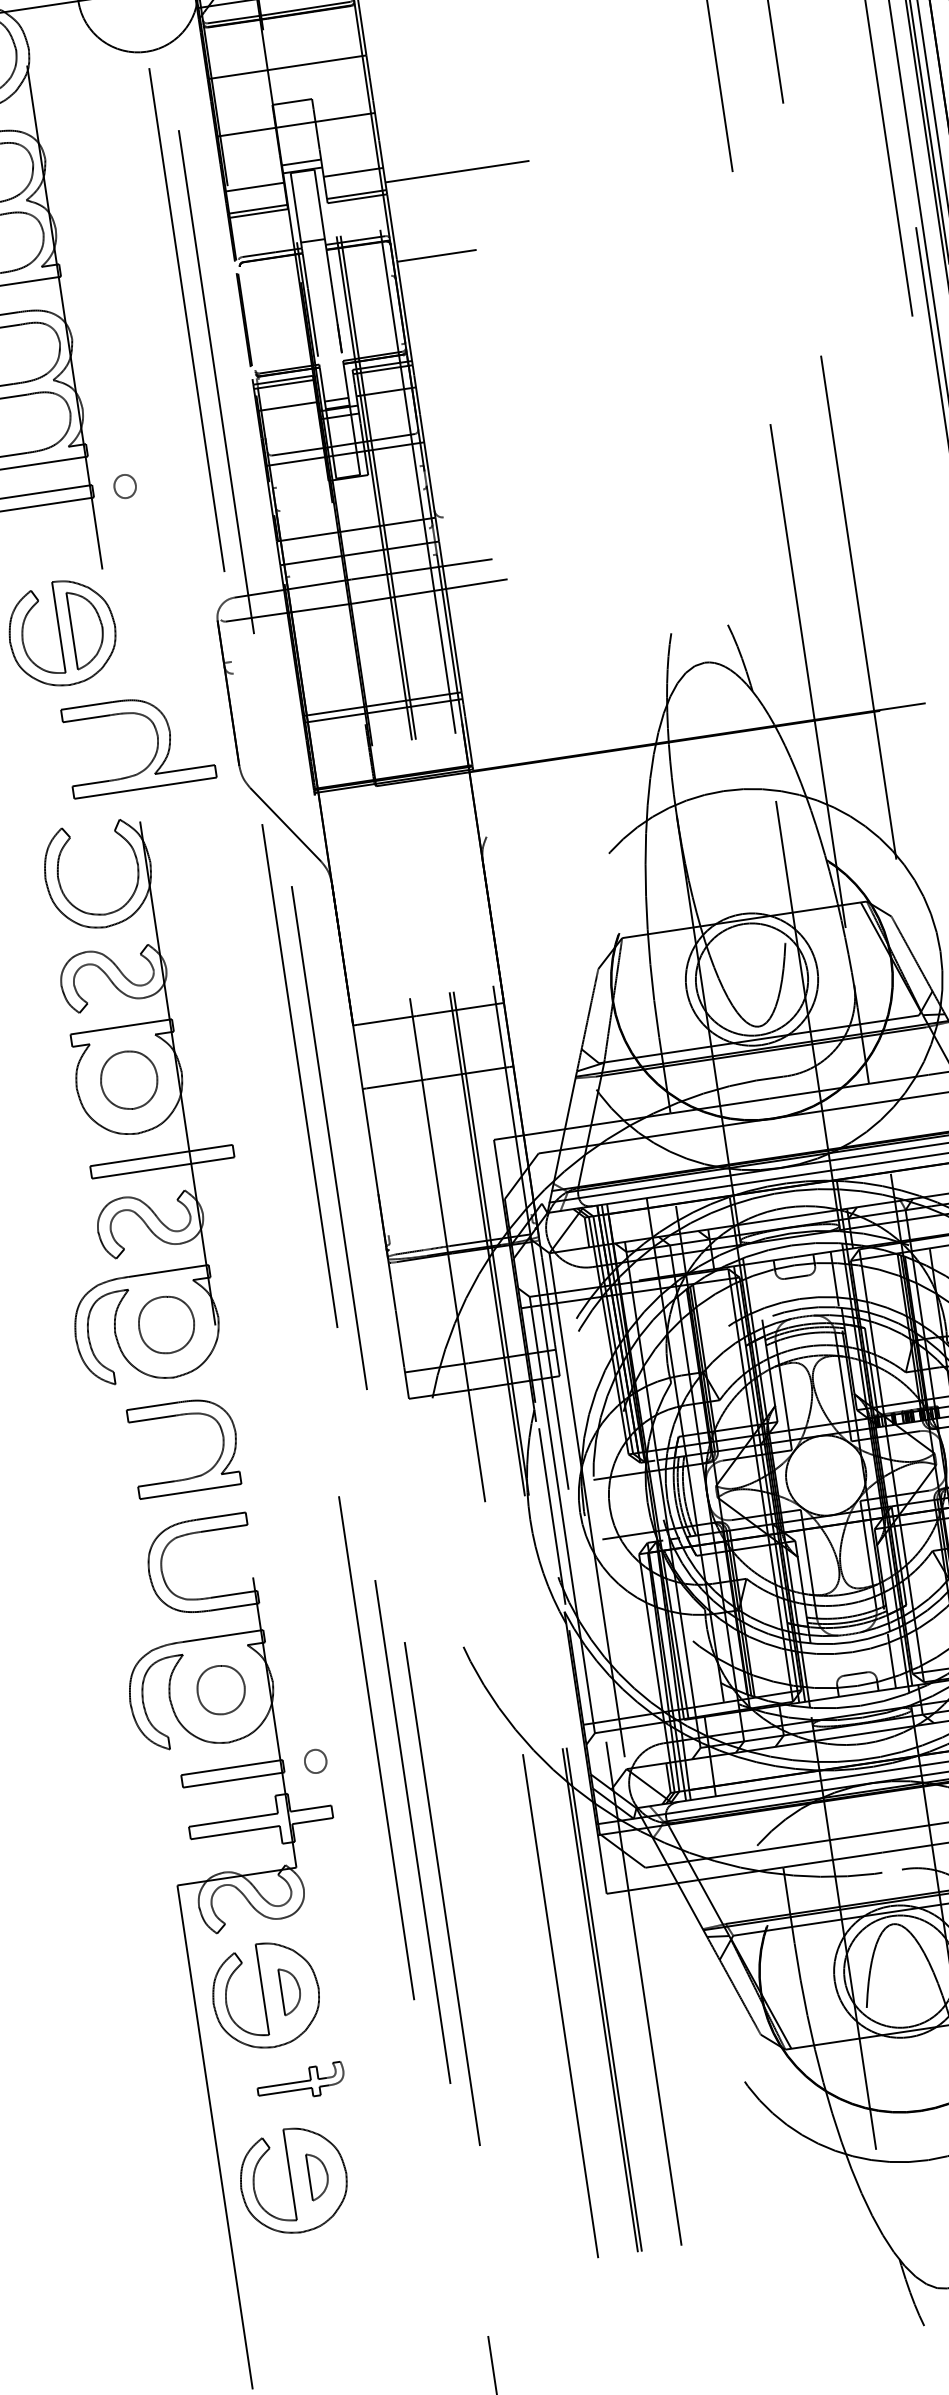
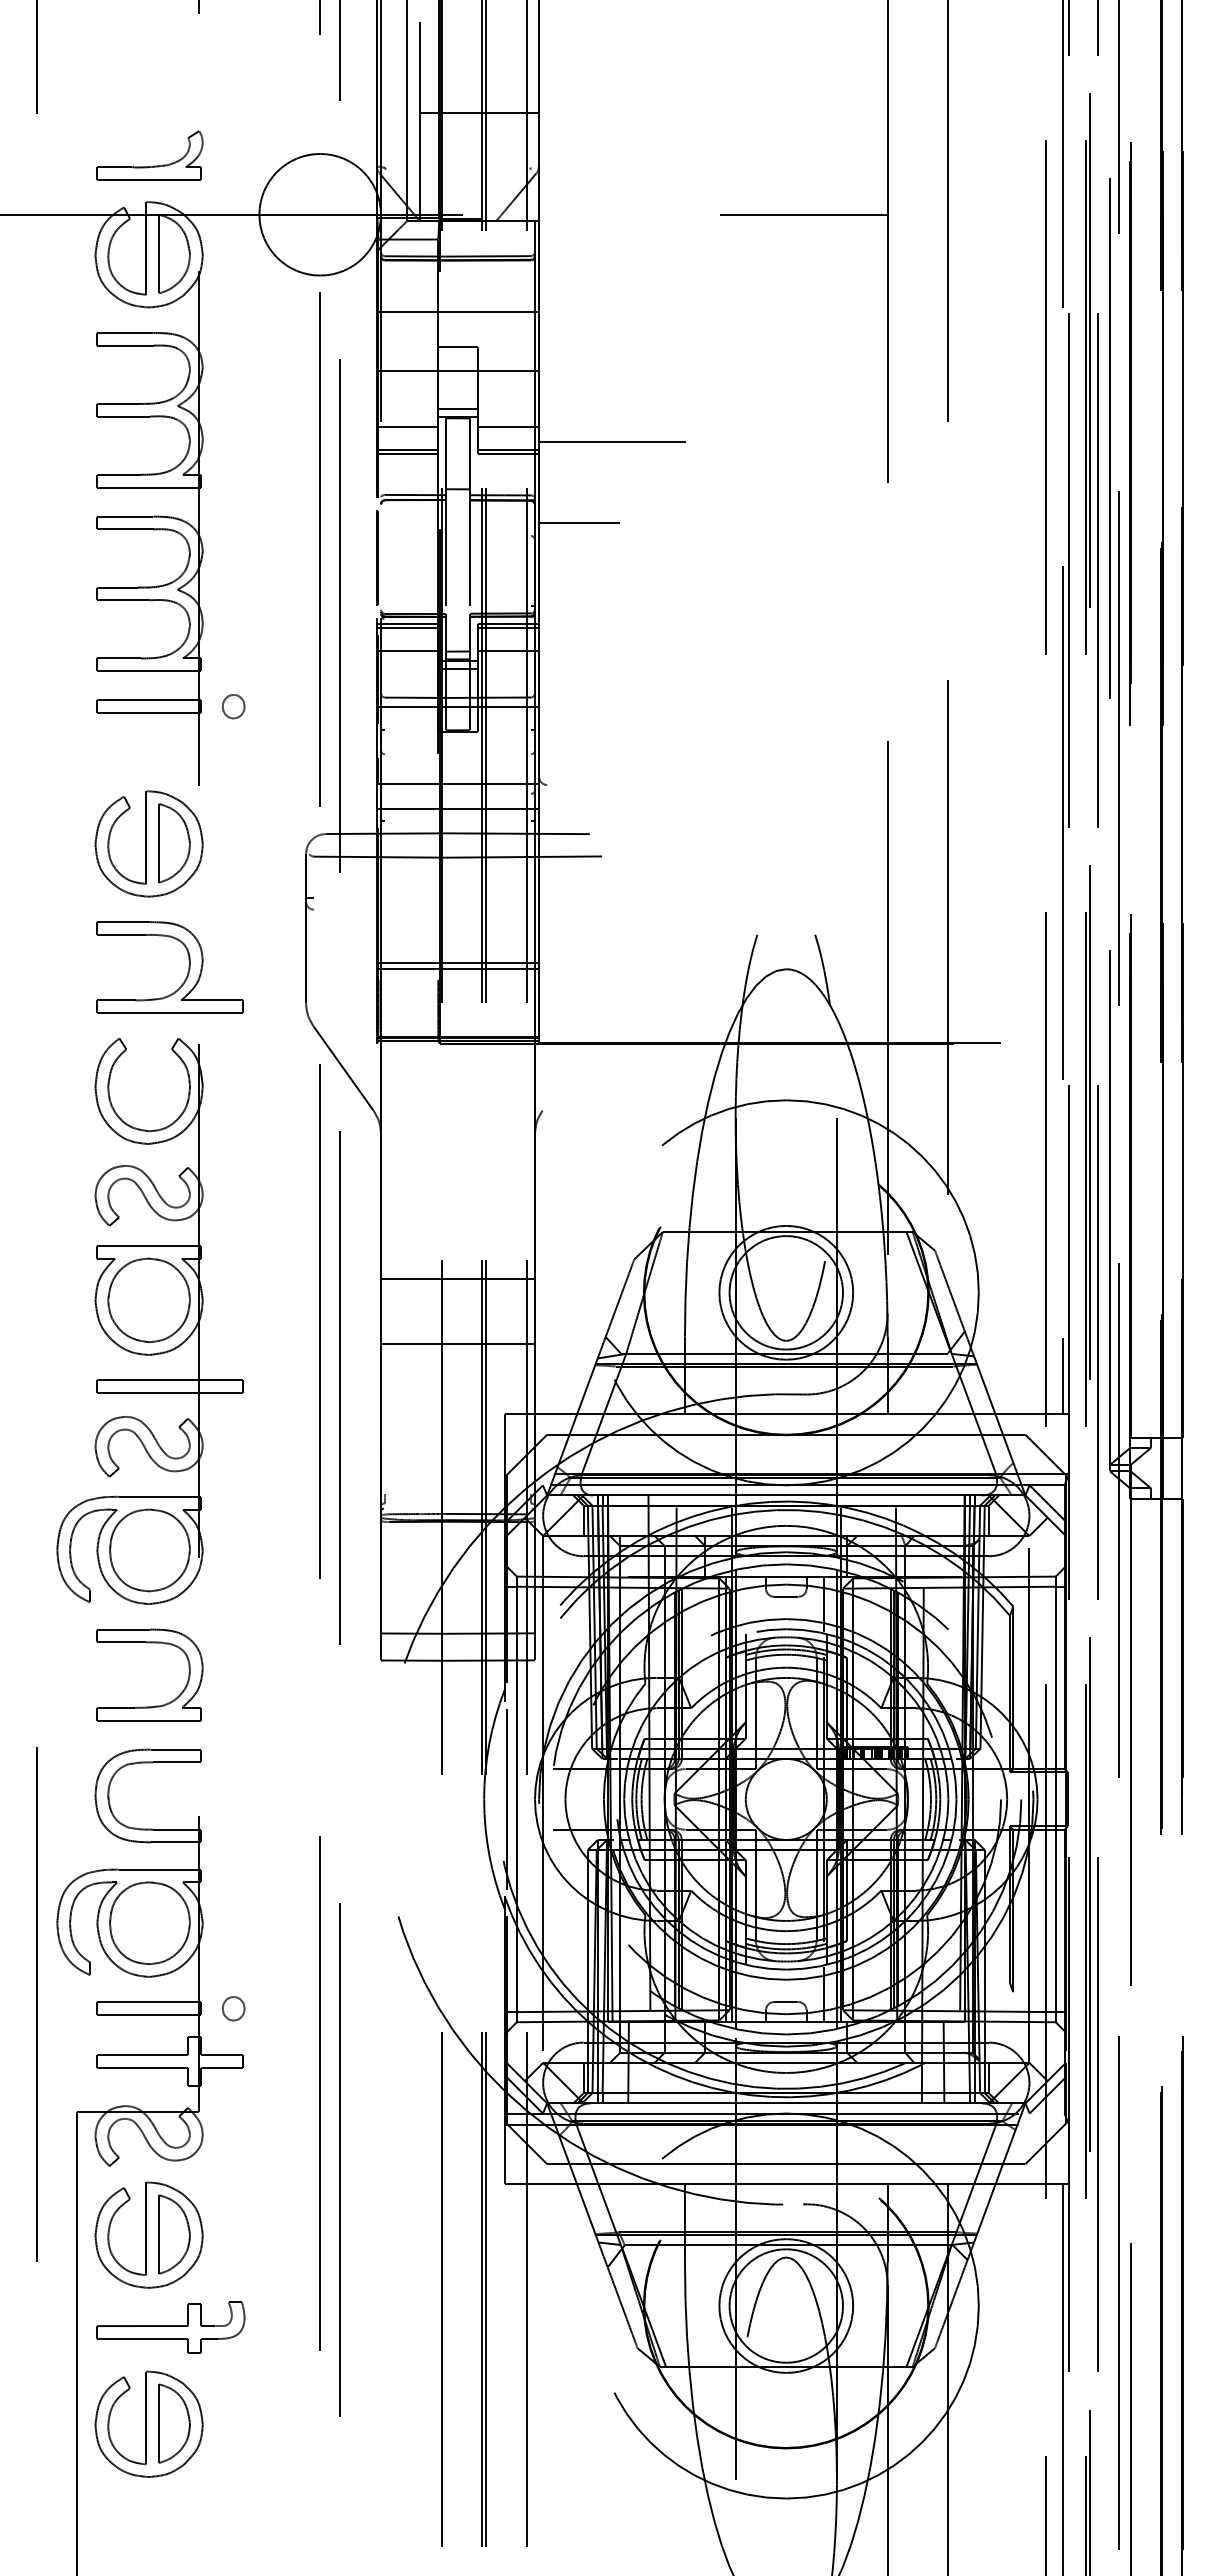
part: (156, 745) -> (187, 972), moved
part: (128, 1080) -> (148, 1300), size x1.43
part: (166, 1325) -> (149, 1550), size x1.43
part: (220, 1690) -> (149, 1923), size x1.67
line: (376, 1748) -> (36, 2004), moved
part: (290, 1991) -> (174, 2234), size x1.67
part: (300, 2082) -> (170, 2327), size x1.67
part: (318, 2176) -> (174, 2423), size x1.67

